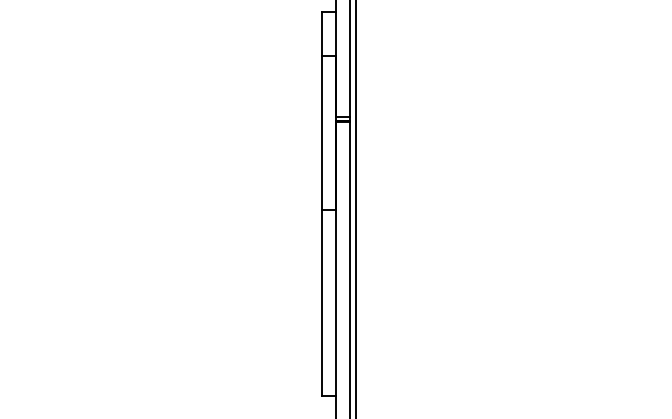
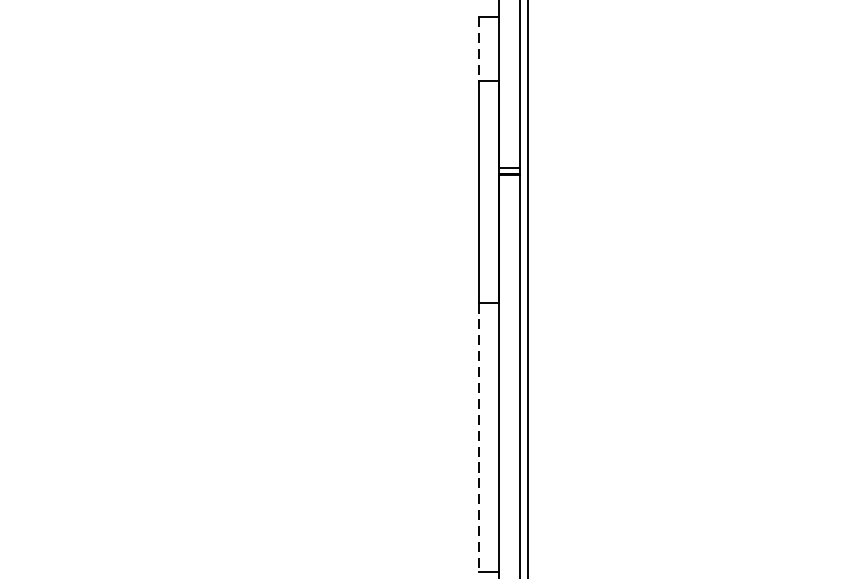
line: (321, 34) -> (478, 49), solid -> dashed
line: (321, 303) -> (478, 437), solid -> dashed

